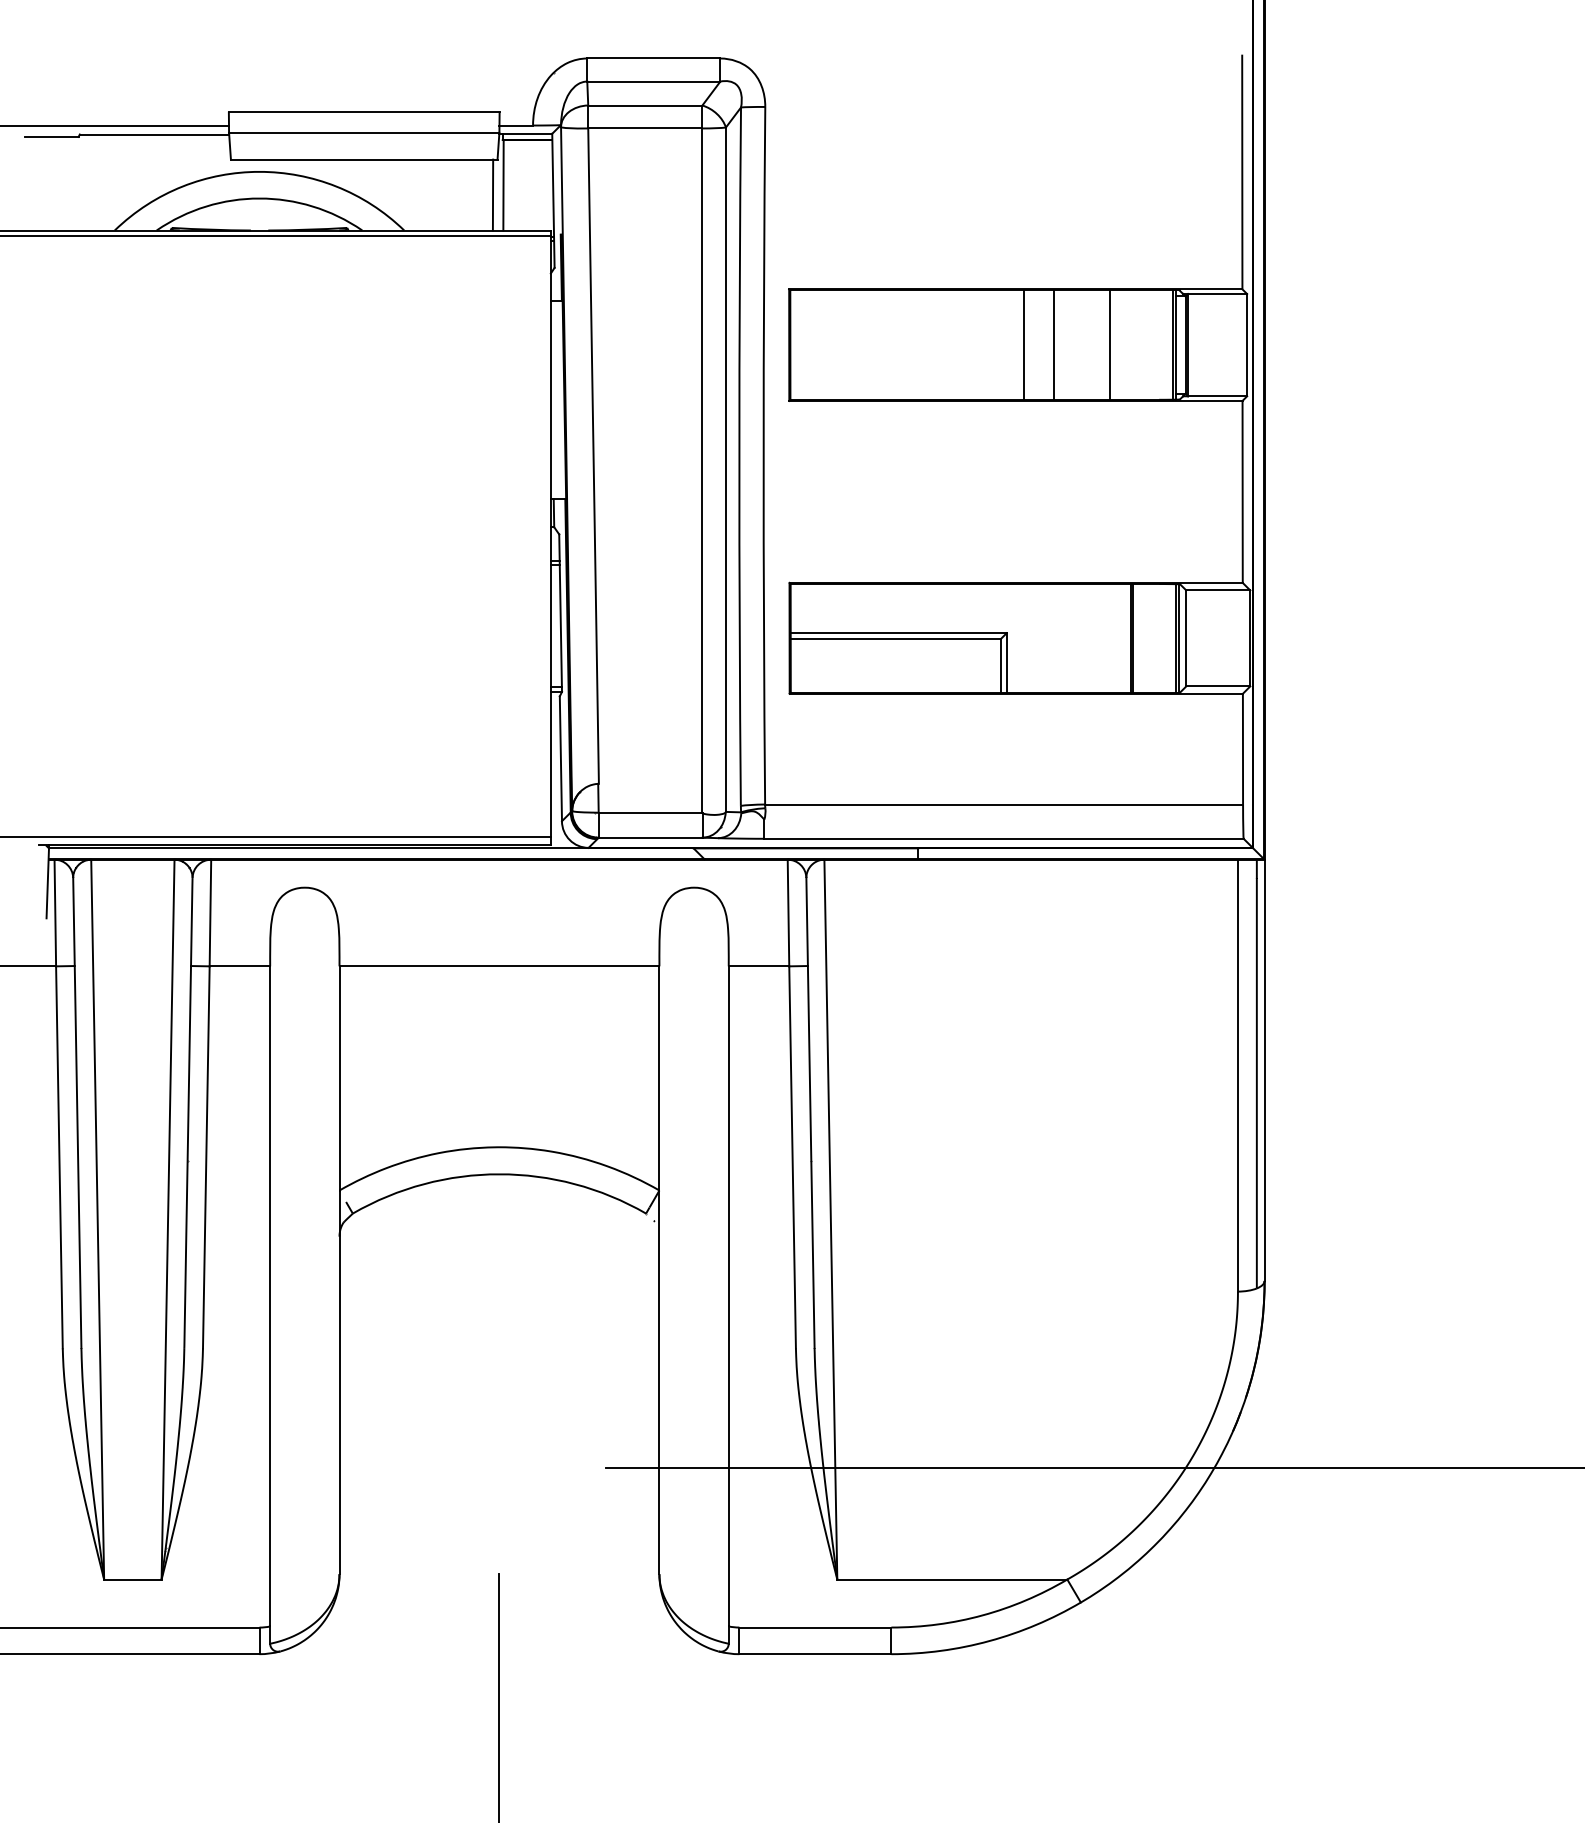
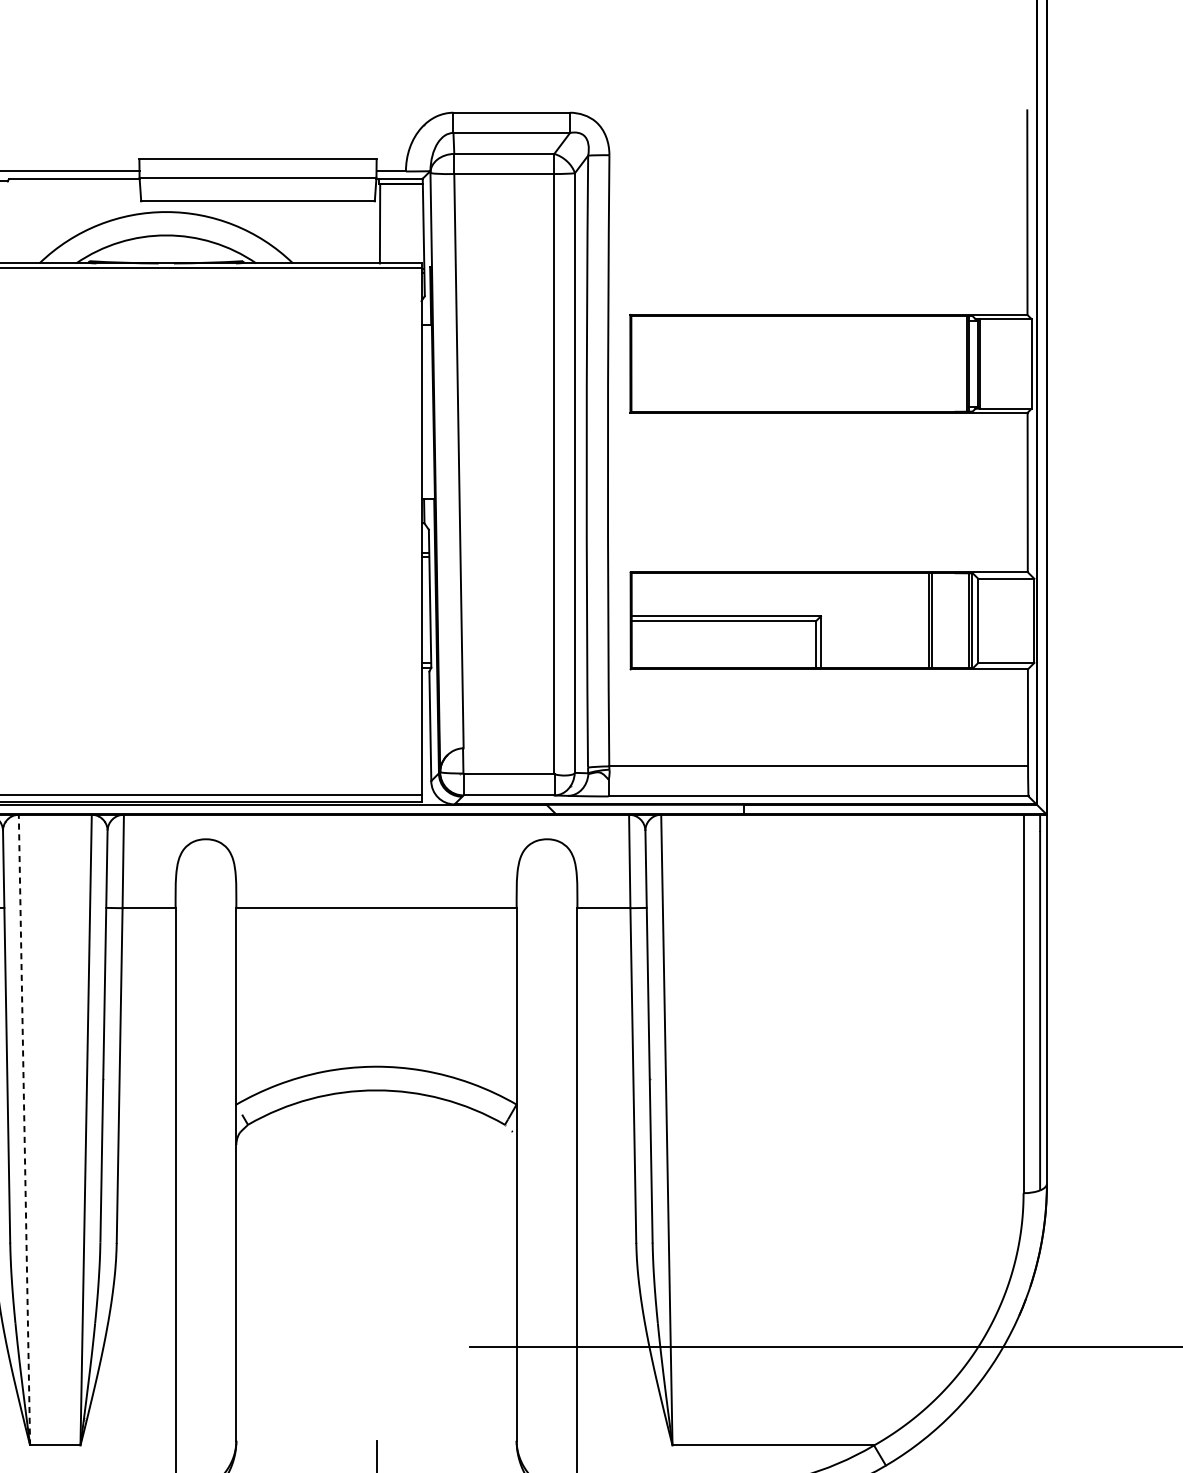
line: (492, 194) -> (370, 231), removed
line: (1023, 344) -> (835, 363), removed
line: (1054, 344) -> (862, 363), removed
line: (1109, 344) -> (911, 363), removed
line: (97, 1219) -> (24, 1130), solid -> dashed

